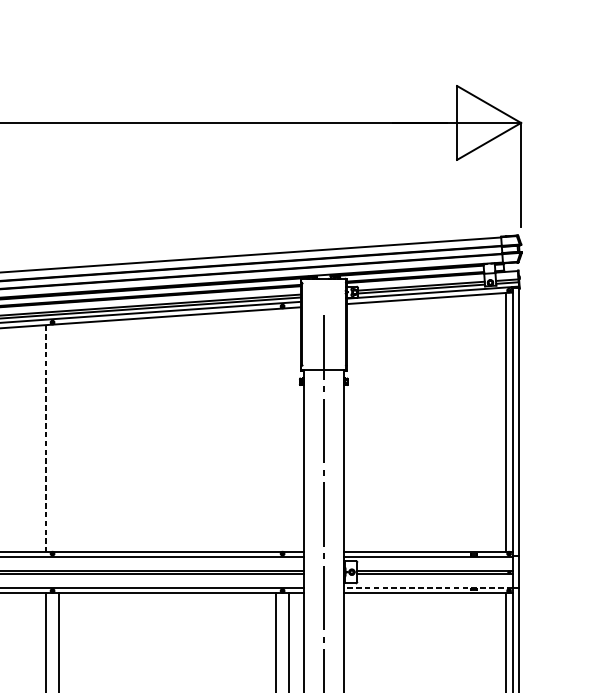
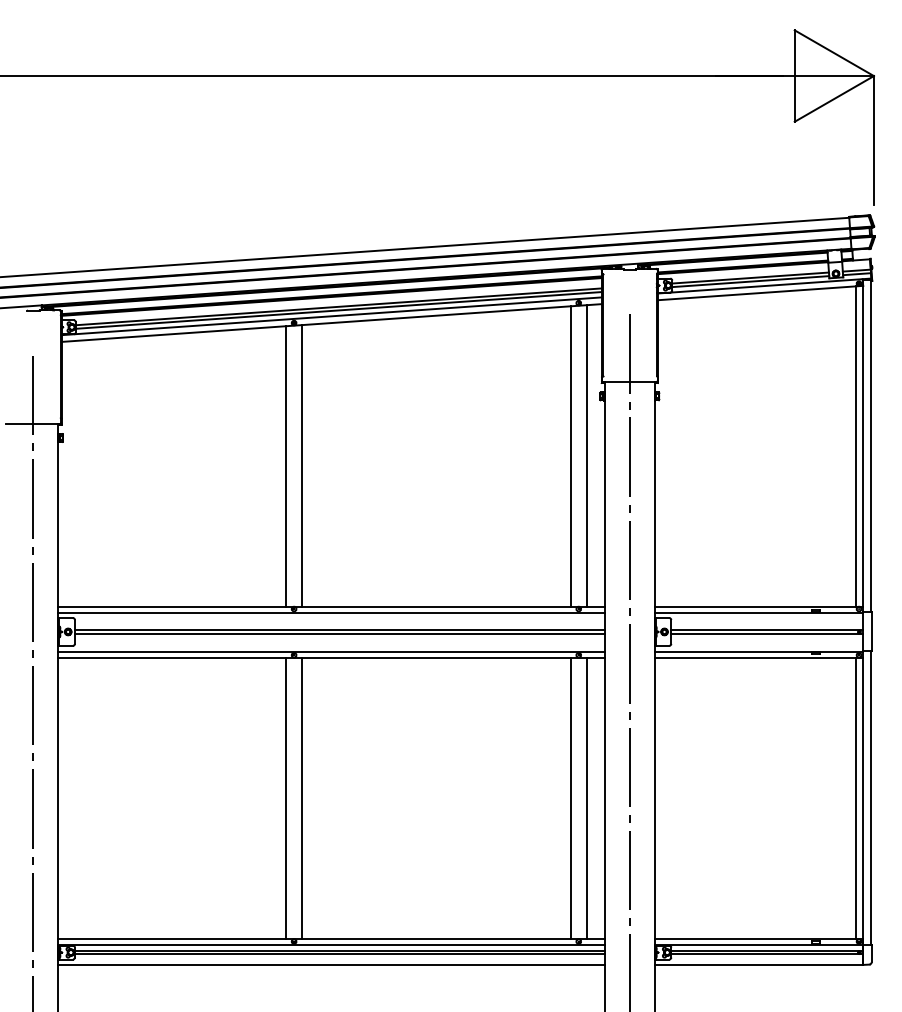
line: (288, 429) -> (586, 455), added
line: (275, 430) -> (570, 456), added
line: (59, 437) -> (302, 465), added
line: (46, 438) -> (286, 466), dashed -> solid
line: (427, 587) -> (758, 651), dashed -> solid

